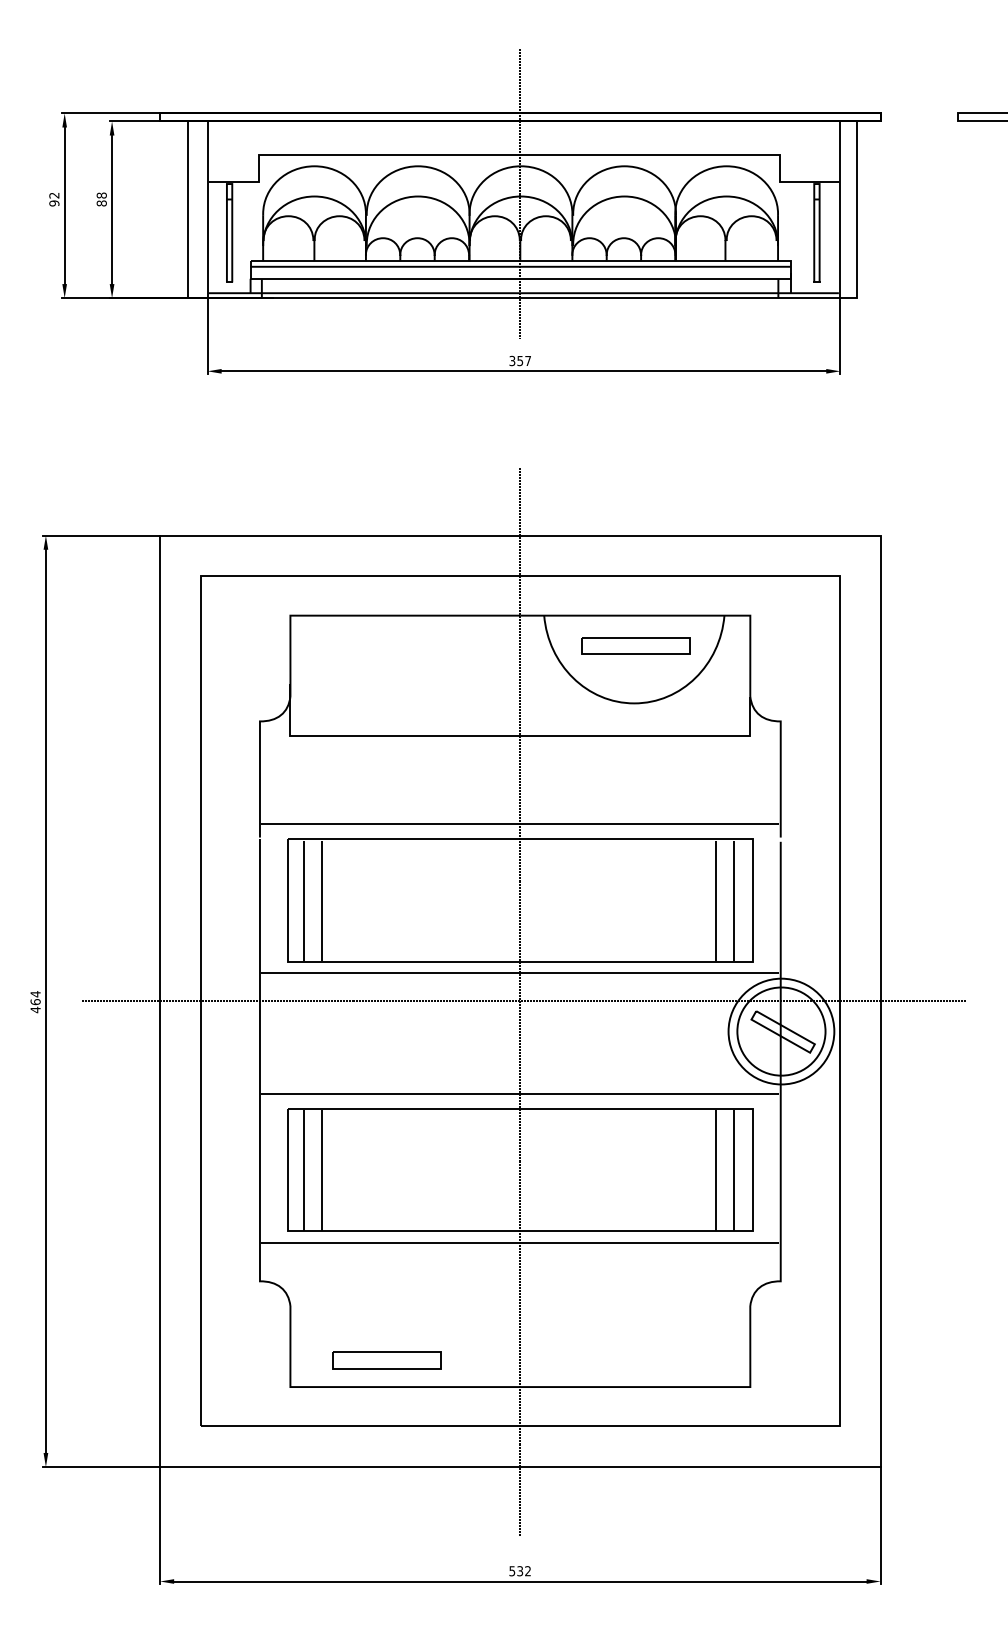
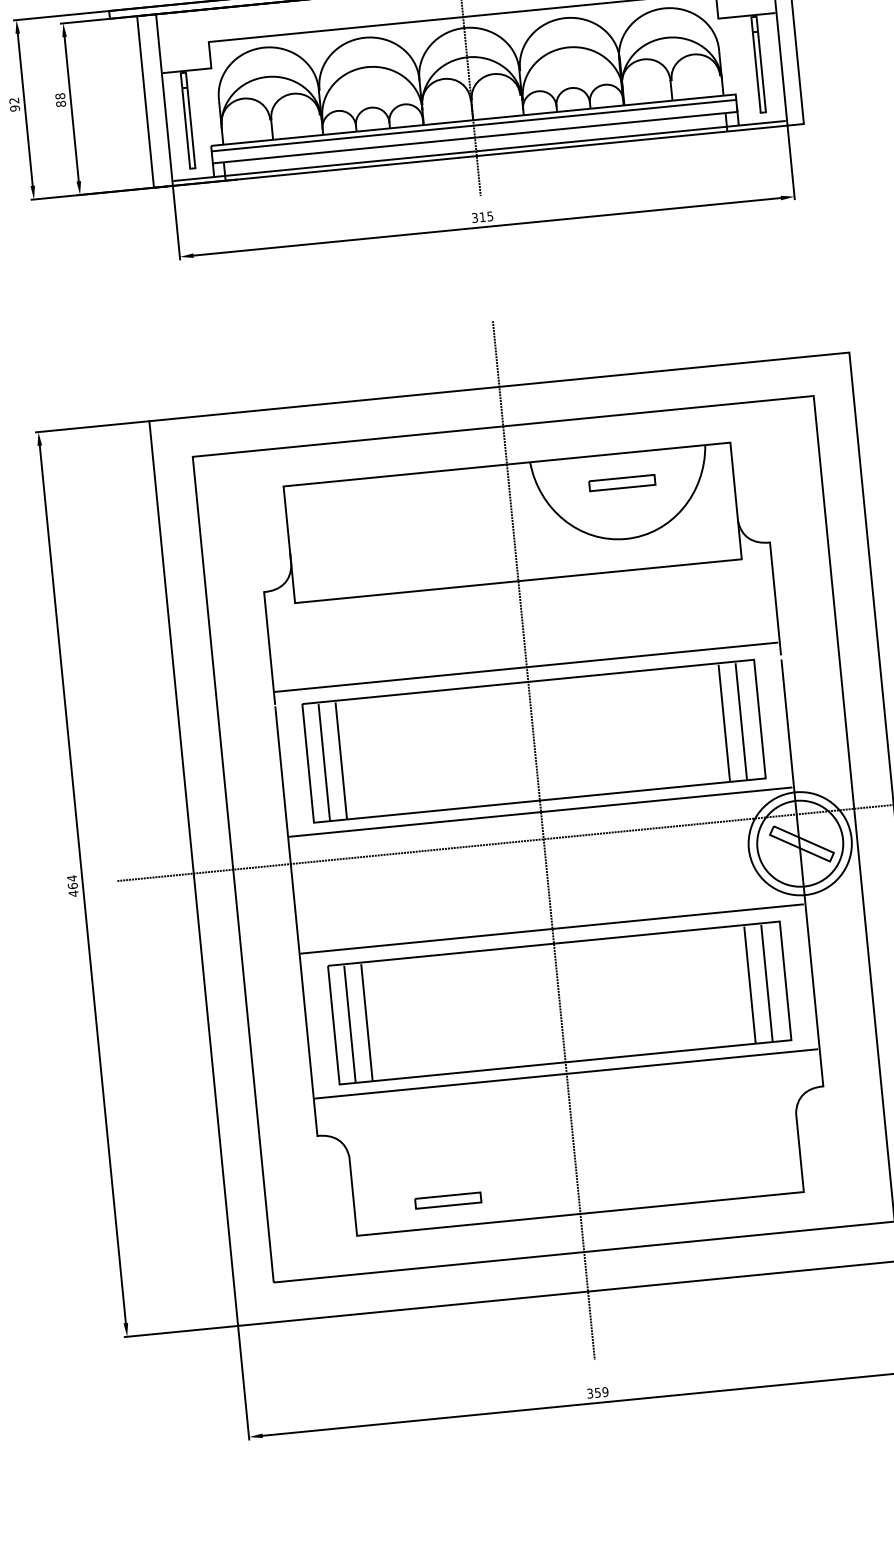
text: (523, 361) -> (485, 217), 357 -> 315
part: (635, 645) -> (621, 482), size x0.62
part: (386, 1359) -> (447, 1199), size x0.62
text: (520, 1571) -> (598, 1393), 532 -> 359

